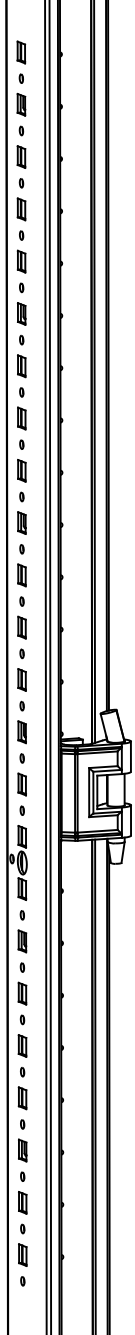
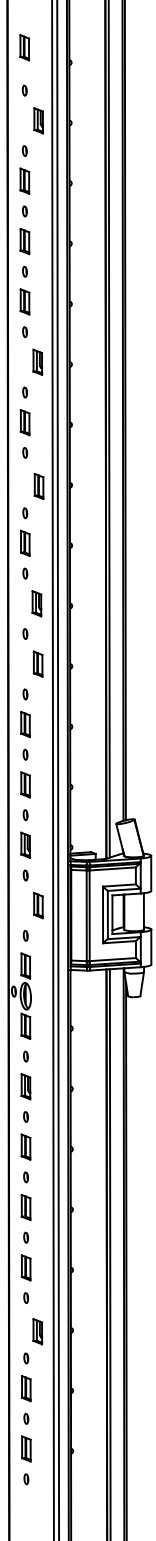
part: (21, 52) -> (24, 47), moved
part: (21, 104) -> (38, 120), moved
part: (21, 313) -> (37, 361), moved
part: (21, 418) -> (38, 486), moved
part: (21, 522) -> (36, 603), moved
part: (21, 575) -> (37, 664), moved
part: (21, 784) -> (37, 905), moved
part: (22, 1150) -> (37, 1331), moved

